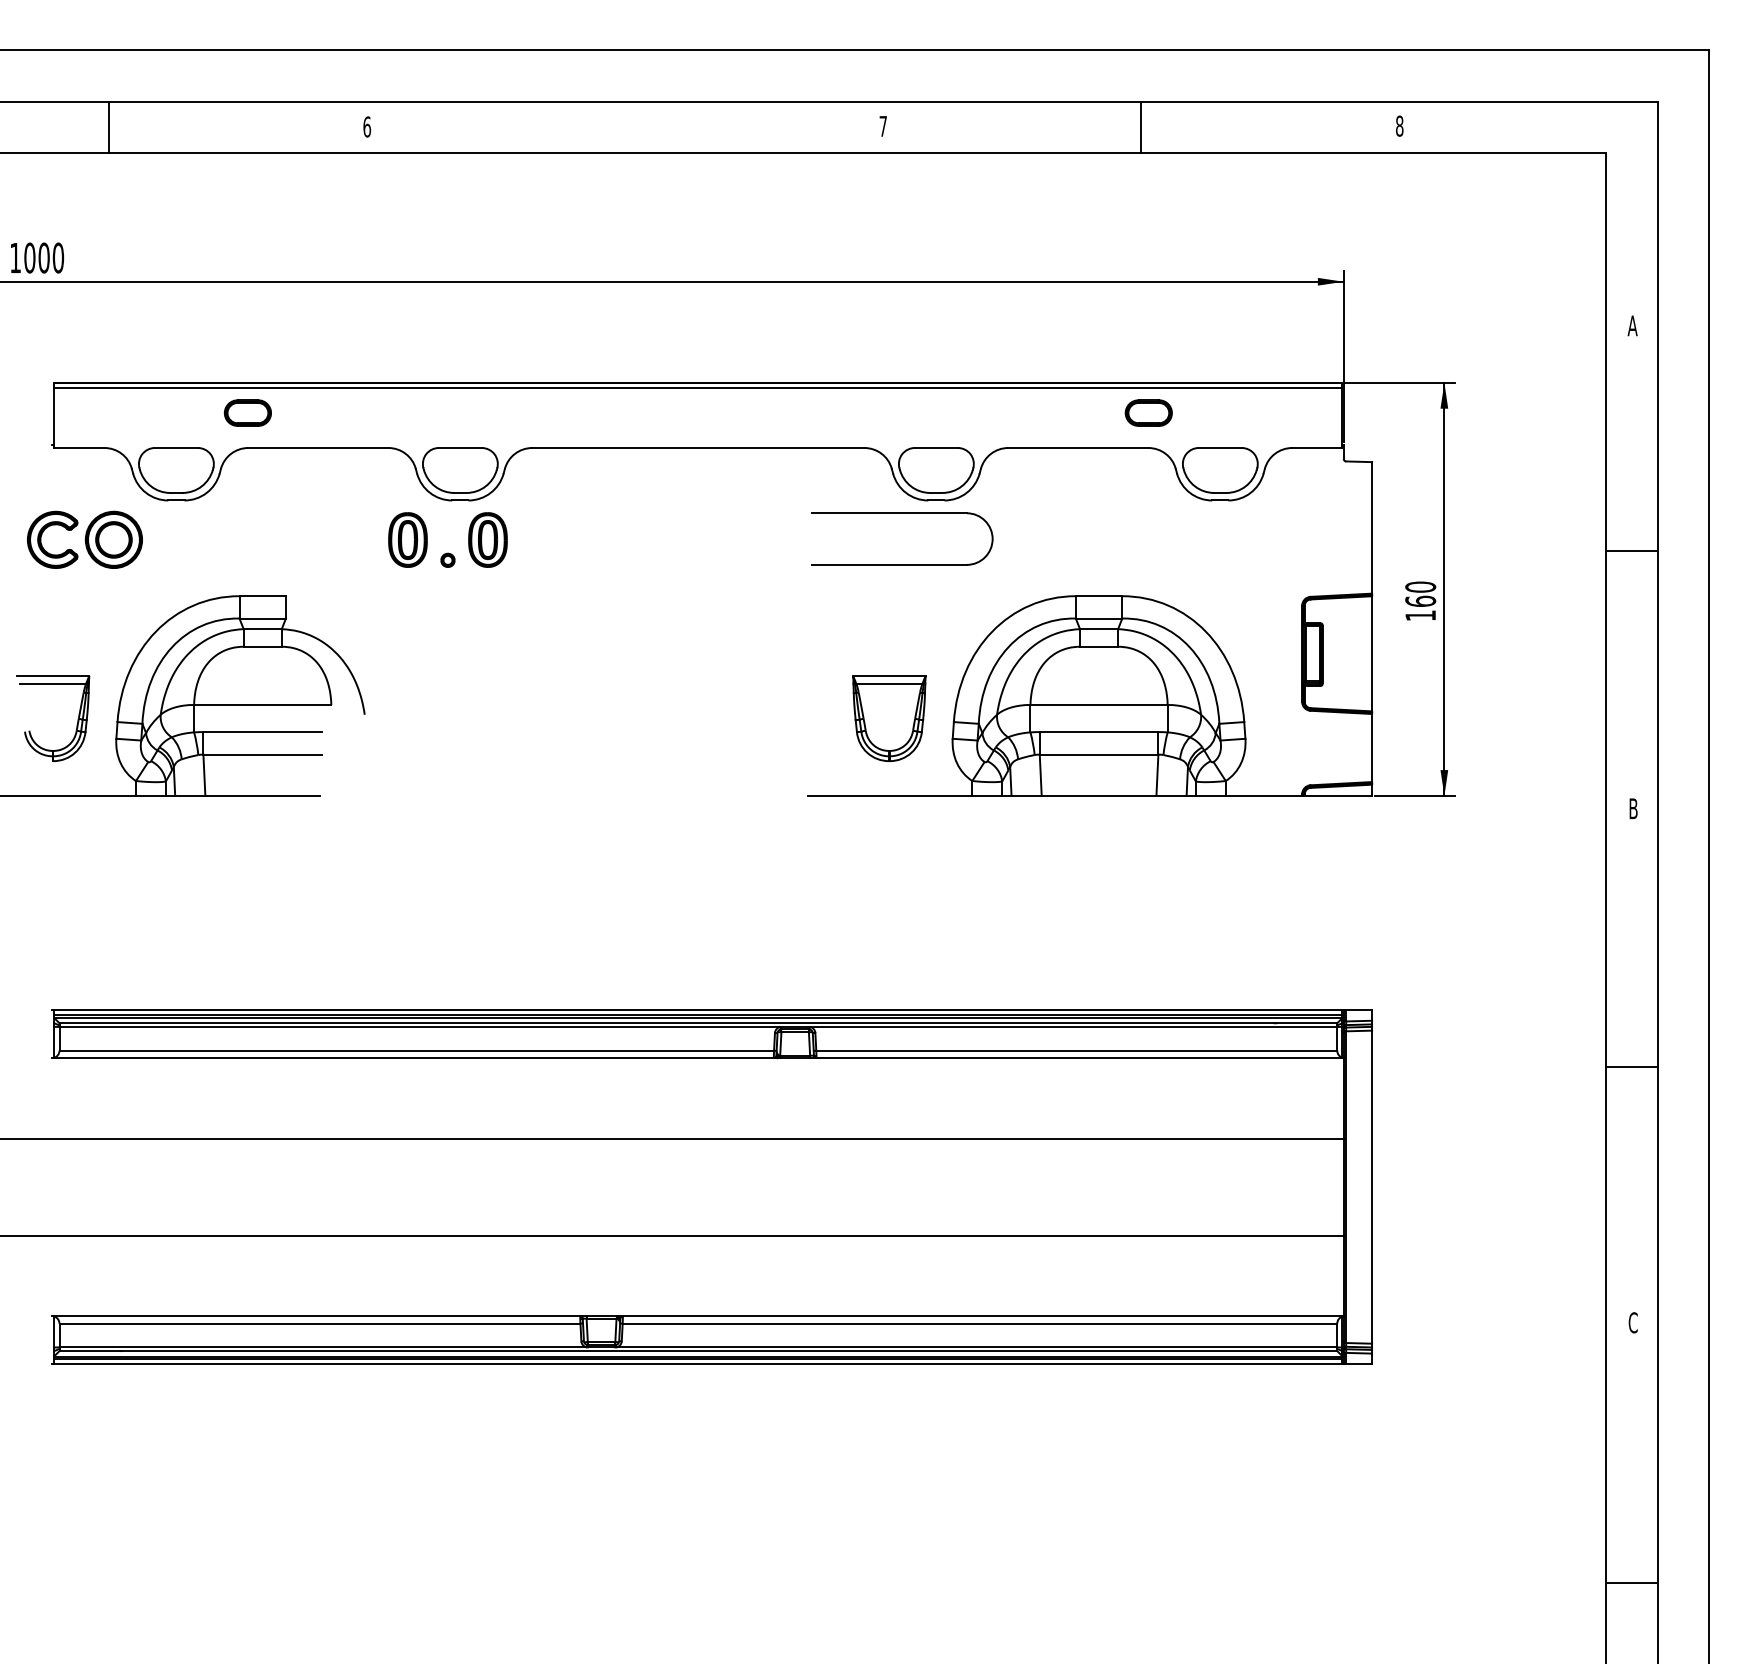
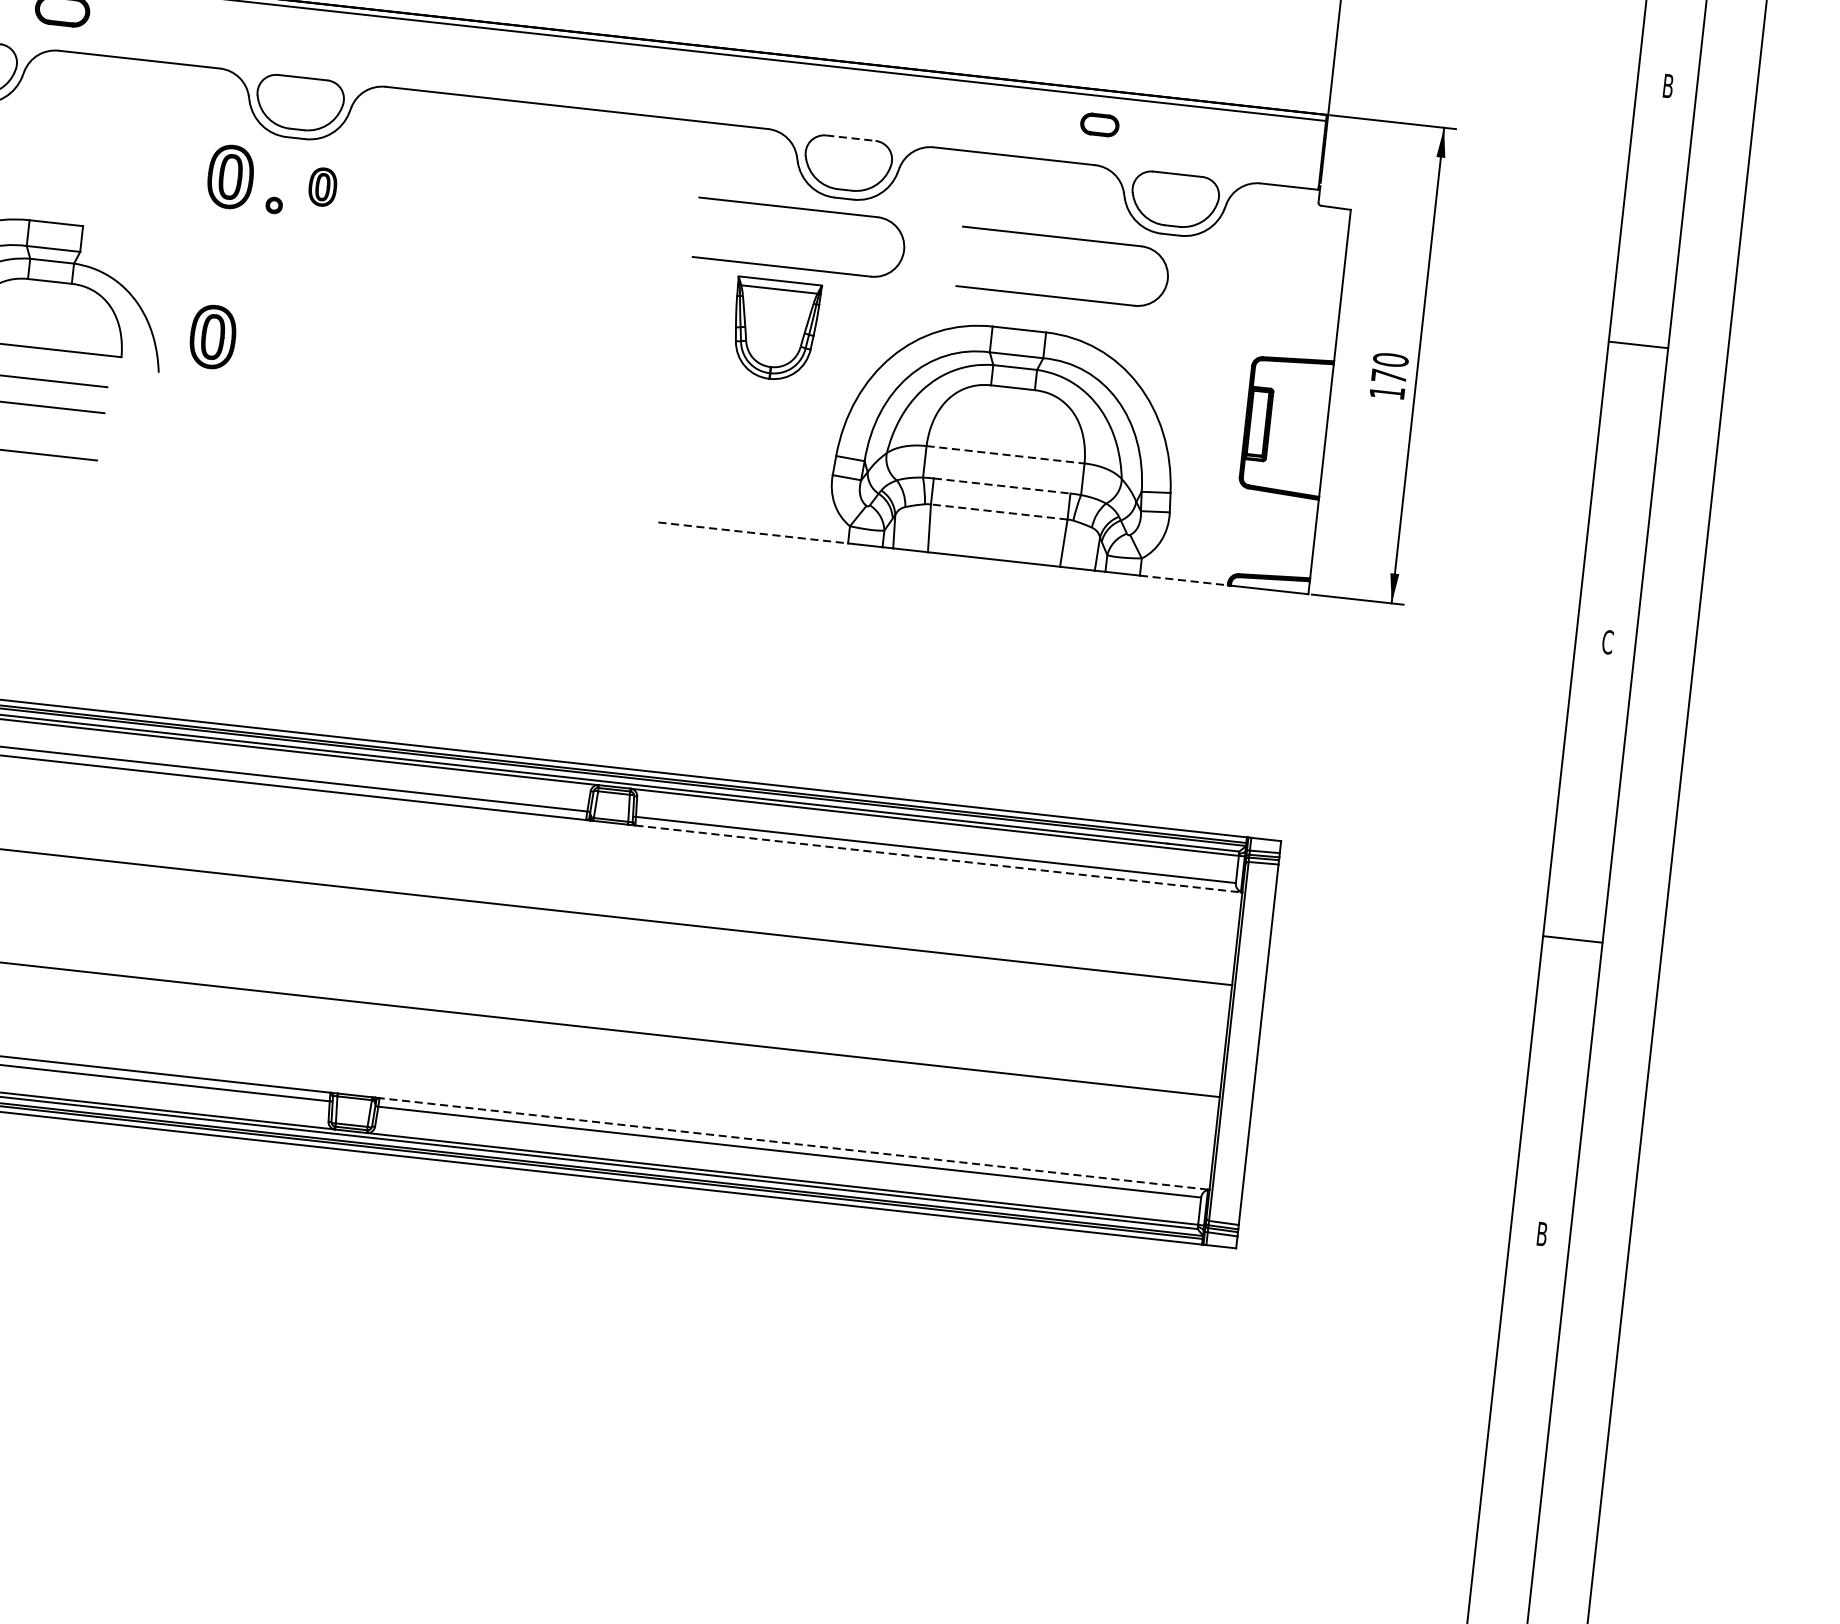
text: (1632, 325) -> (1668, 85), A -> B
part: (1148, 412) -> (1099, 124), size x0.7
line: (936, 447) -> (851, 137), solid -> dashed
part: (1131, 513) -> (1067, 238), added
part: (487, 539) -> (322, 186), size x0.6
text: (1420, 600) -> (1388, 375), 160 -> 170
part: (407, 678) -> (212, 336), added
line: (1099, 705) -> (1005, 455), solid -> dashed
part: (889, 718) -> (775, 329), moved
line: (1099, 732) -> (1002, 486), solid -> dashed
line: (1098, 754) -> (998, 511), solid -> dashed
line: (890, 795) -> (753, 532), solid -> dashed
line: (1264, 795) -> (1184, 580), solid -> dashed
text: (1633, 808) -> (1607, 641), B -> C
line: (1079, 1058) -> (938, 859), solid -> dashed
line: (982, 1316) -> (793, 1144), solid -> dashed
text: (1632, 1322) -> (1541, 1233), C -> B
line: (1631, 1583) -> (1506, 1534), removed

